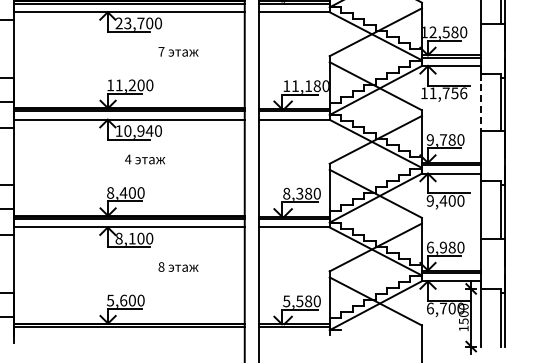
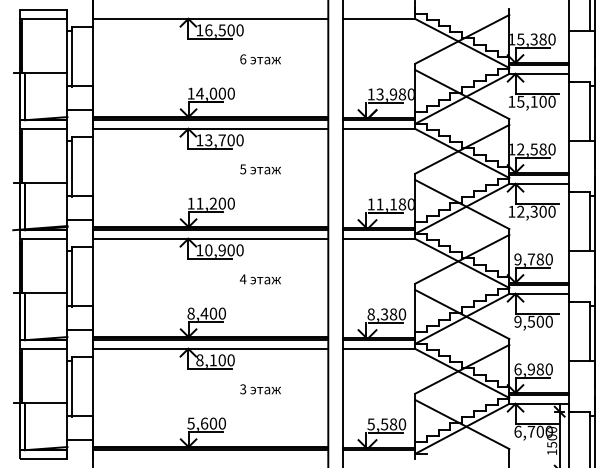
text: (118, 23) -> (199, 140), 23,700 -> 13,700
text: (161, 51) -> (243, 169), 7 -> 5
text: (448, 93) -> (536, 211), 11,756 -> 12,300
line: (480, 102) -> (569, 221), dashed -> solid
text: (150, 131) -> (231, 250), 10,940 -> 10,900
text: (145, 159) -> (260, 279), moved
text: (443, 200) -> (531, 321), 9,400 -> 9,500
text: (161, 266) -> (243, 388), 8 -> 3

